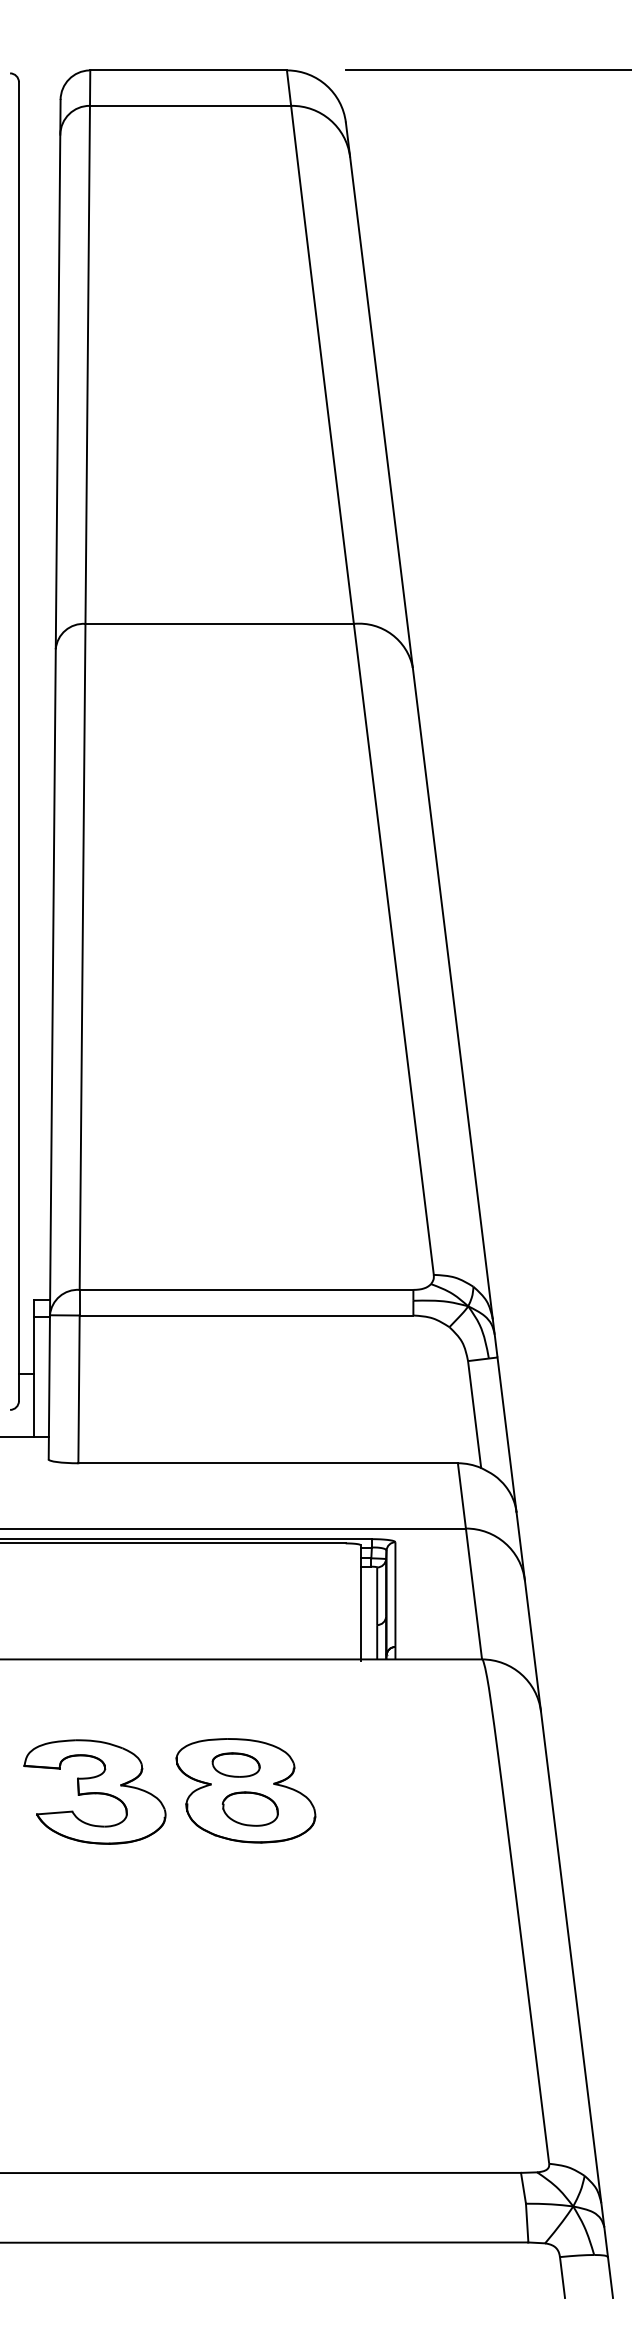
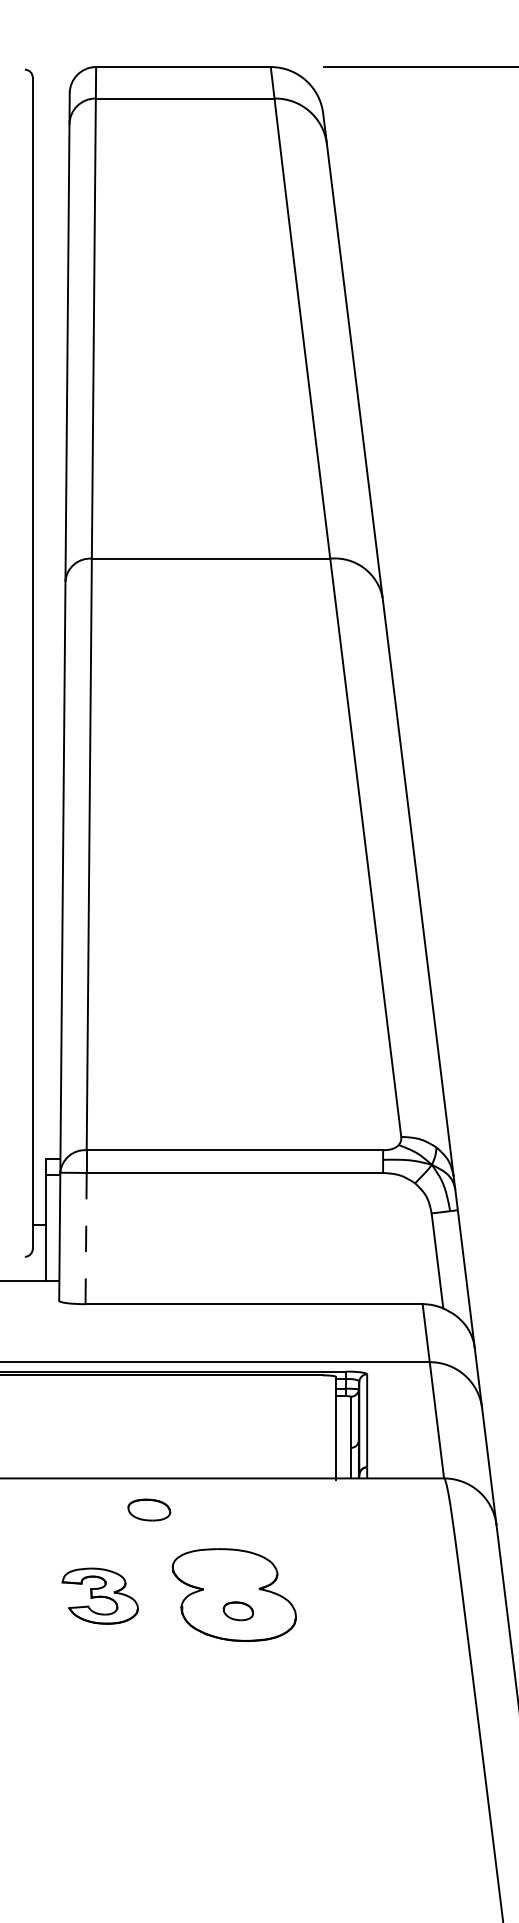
line: (79, 1389) -> (86, 1238), solid -> dashed
part: (235, 1764) -> (148, 1509), moved
part: (94, 1791) -> (99, 1595), size x0.6
part: (250, 1808) -> (238, 1610), size x0.6

